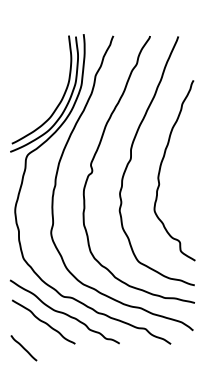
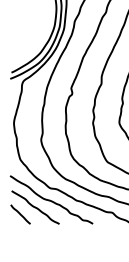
line: (23, 348) -> (20, 214), moved

